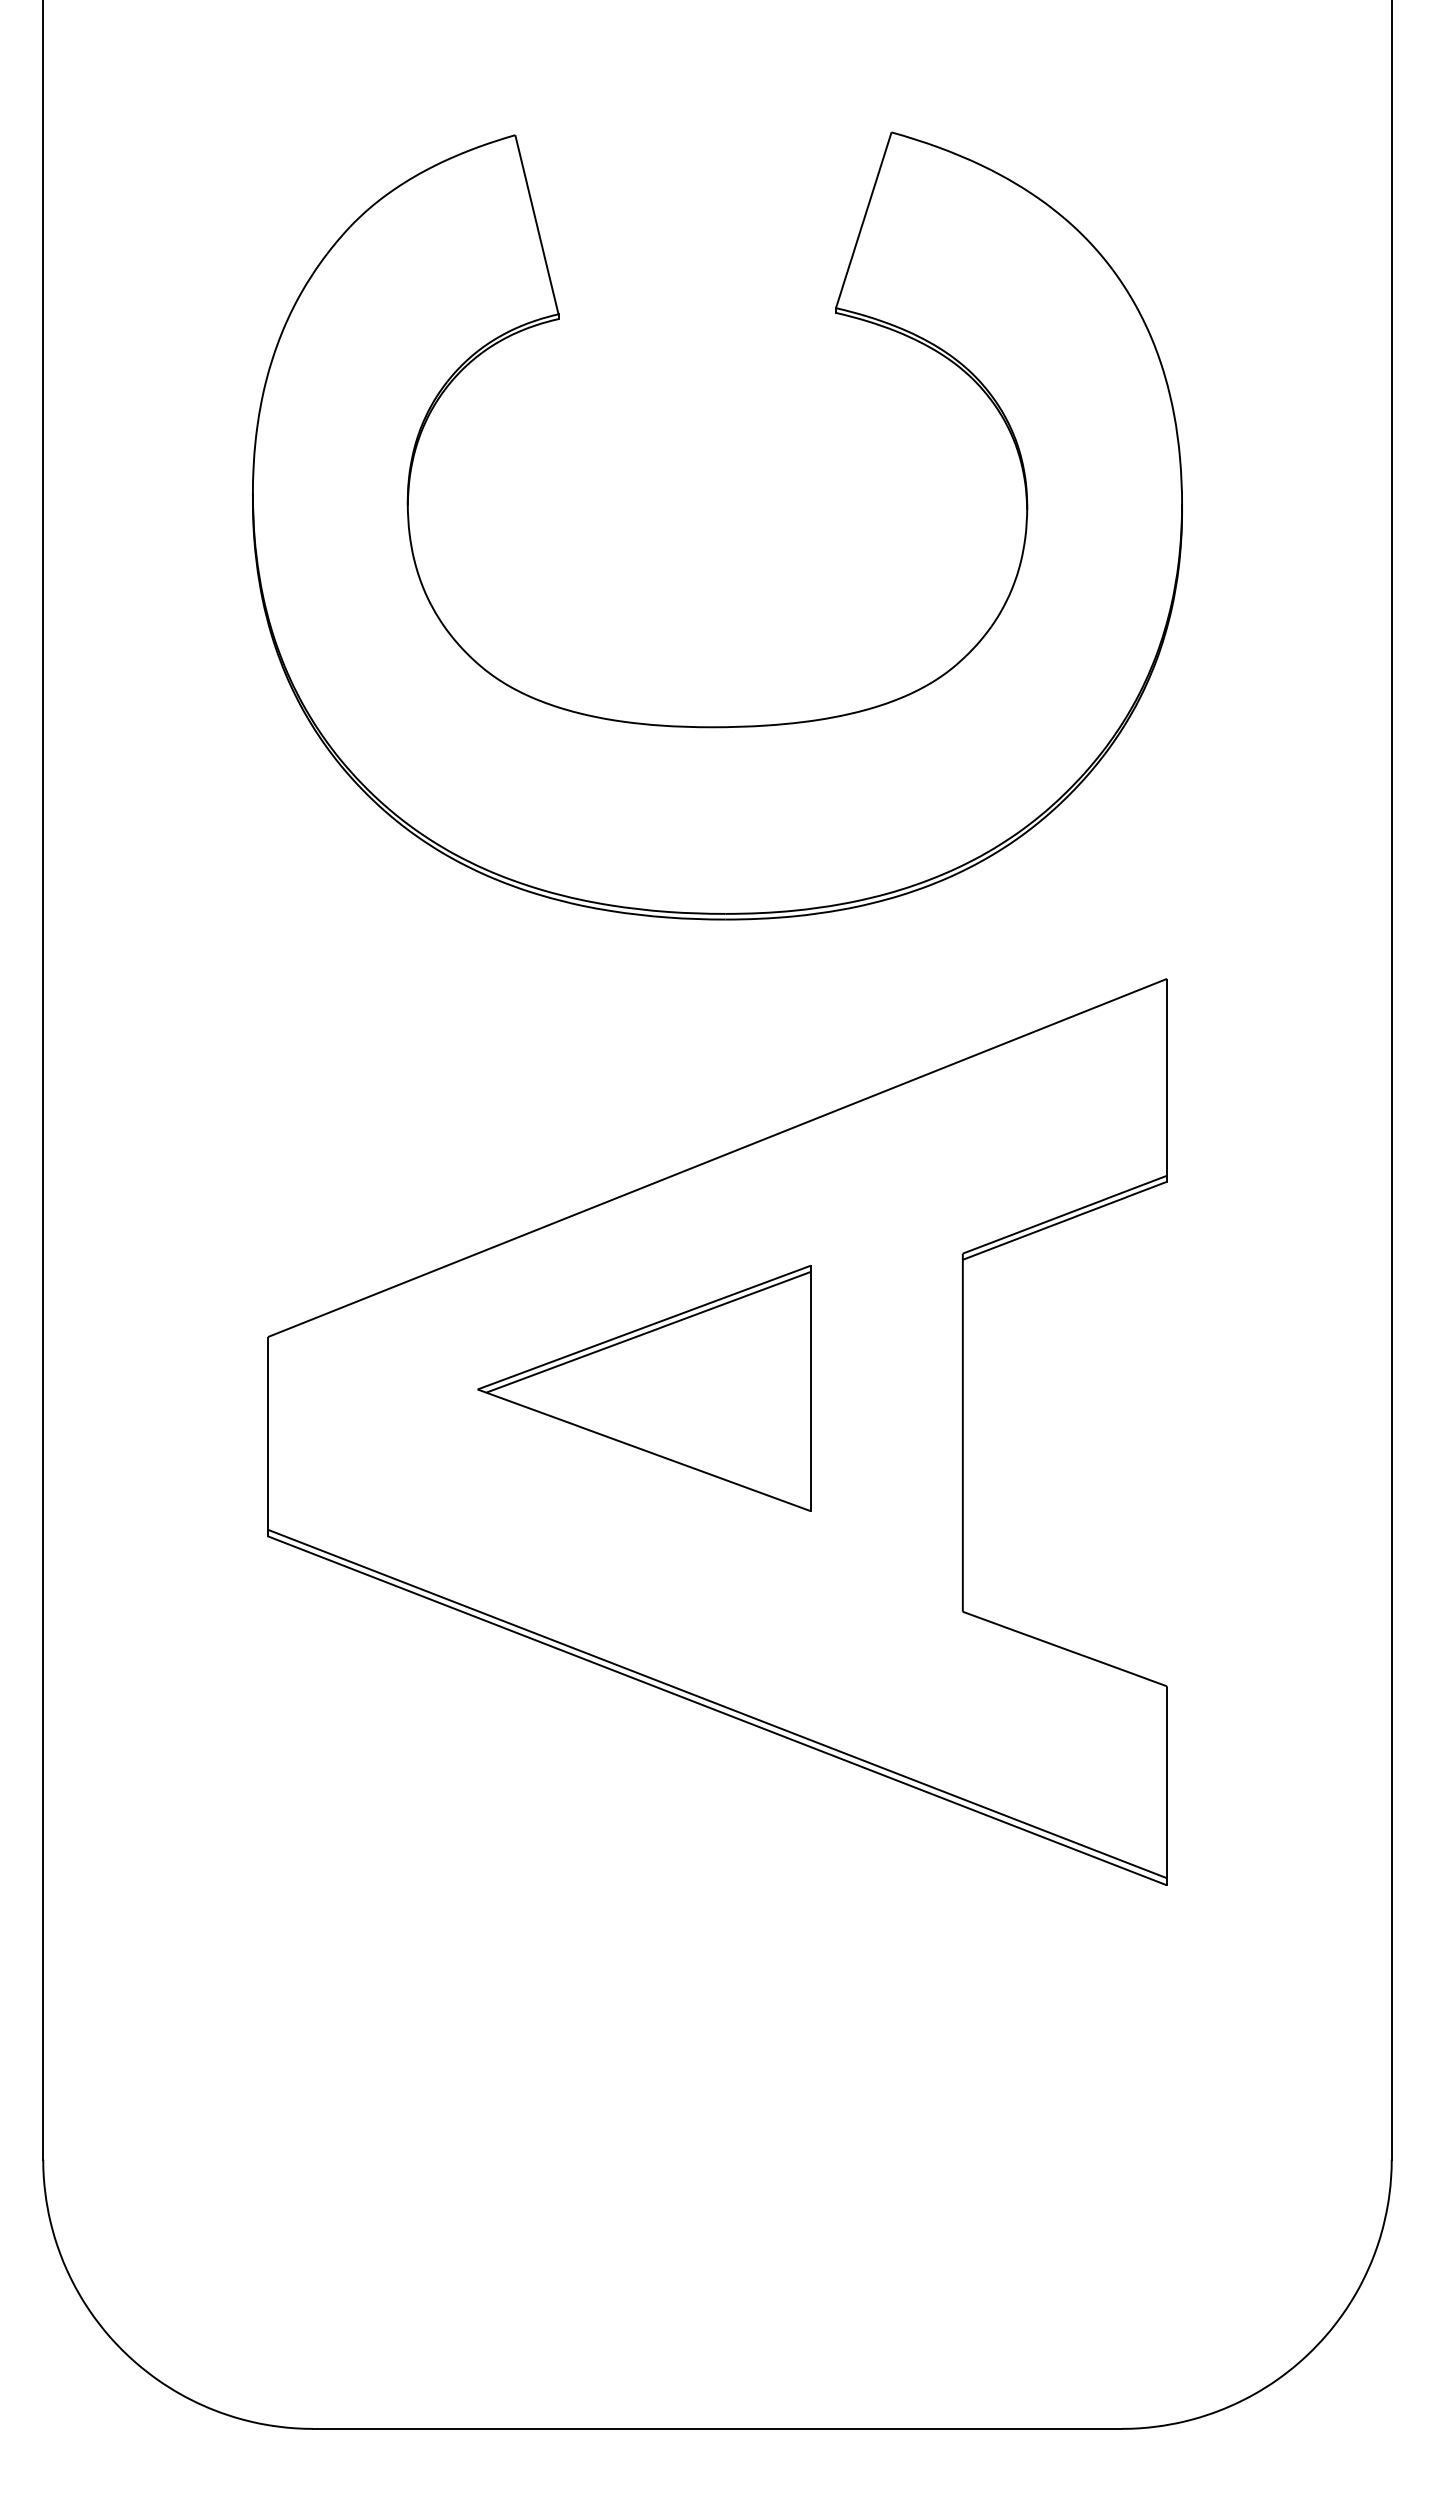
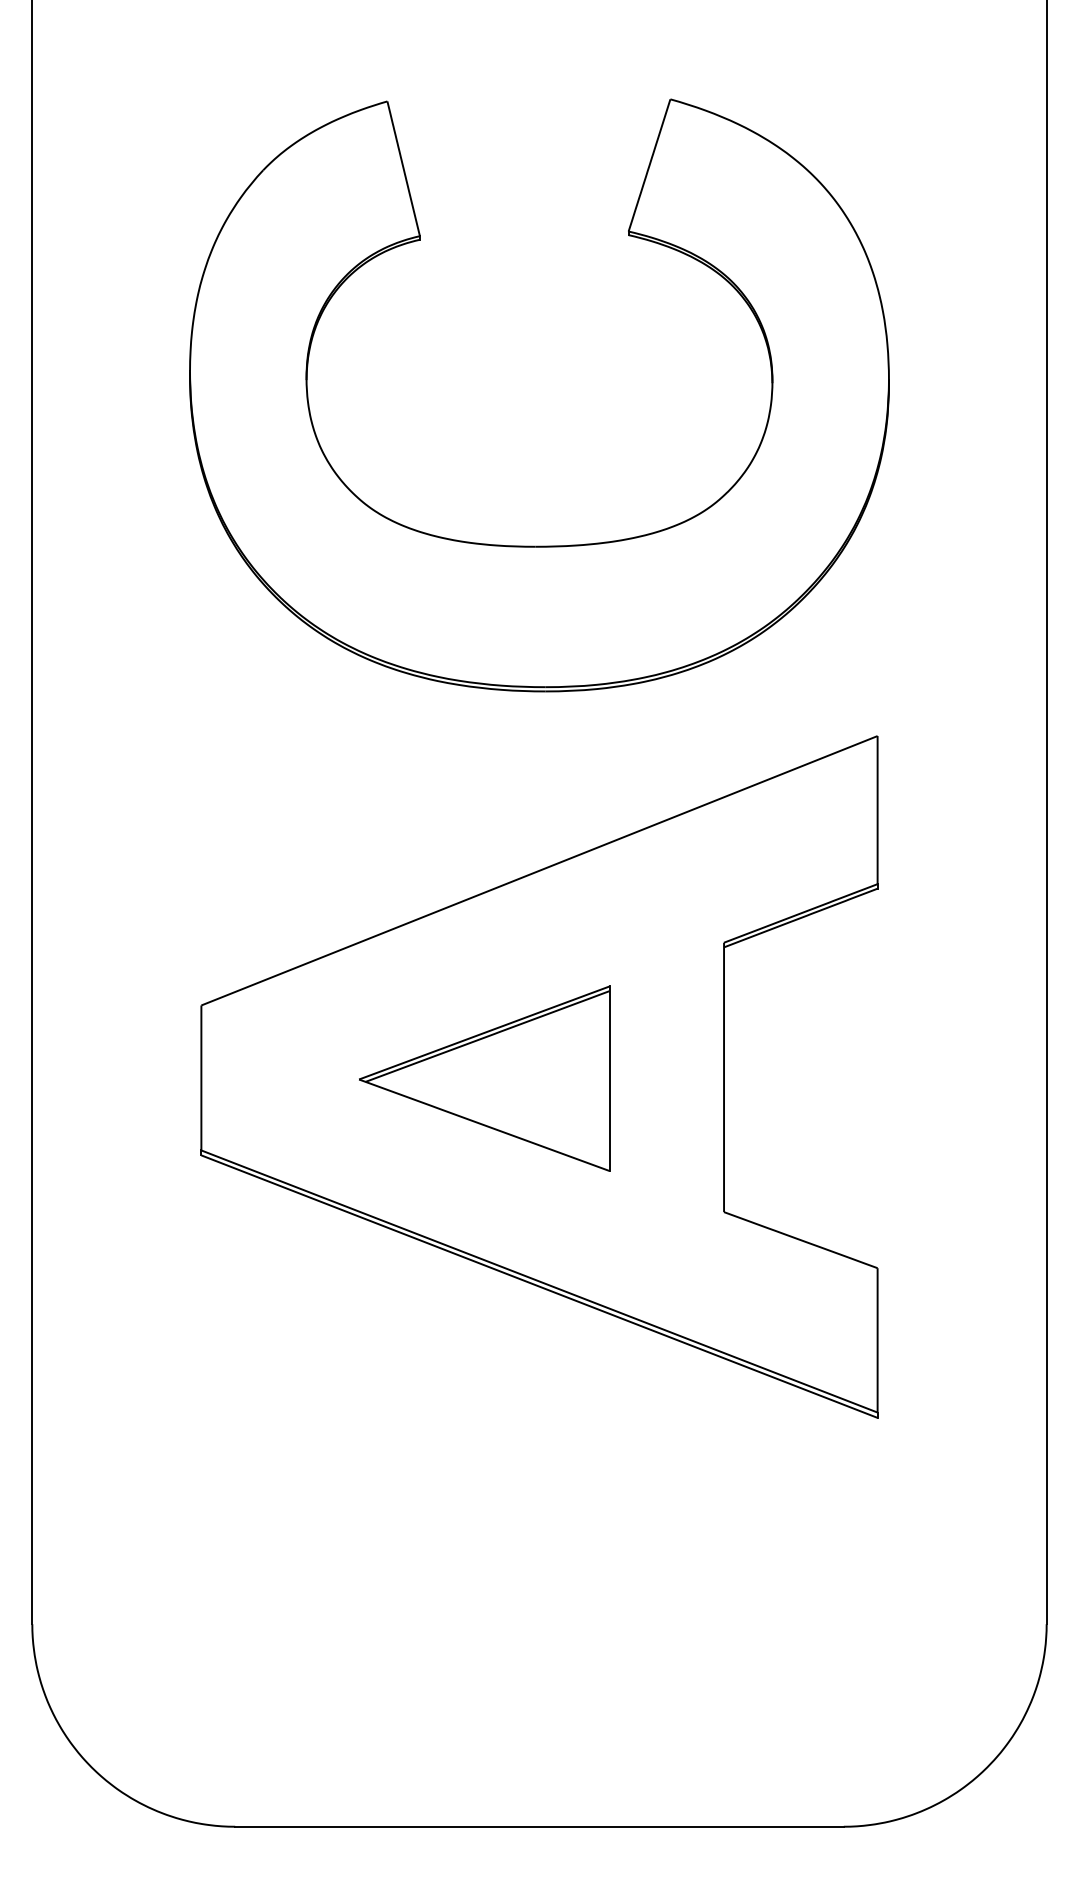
part: (644, 1388) -> (484, 1078), moved

